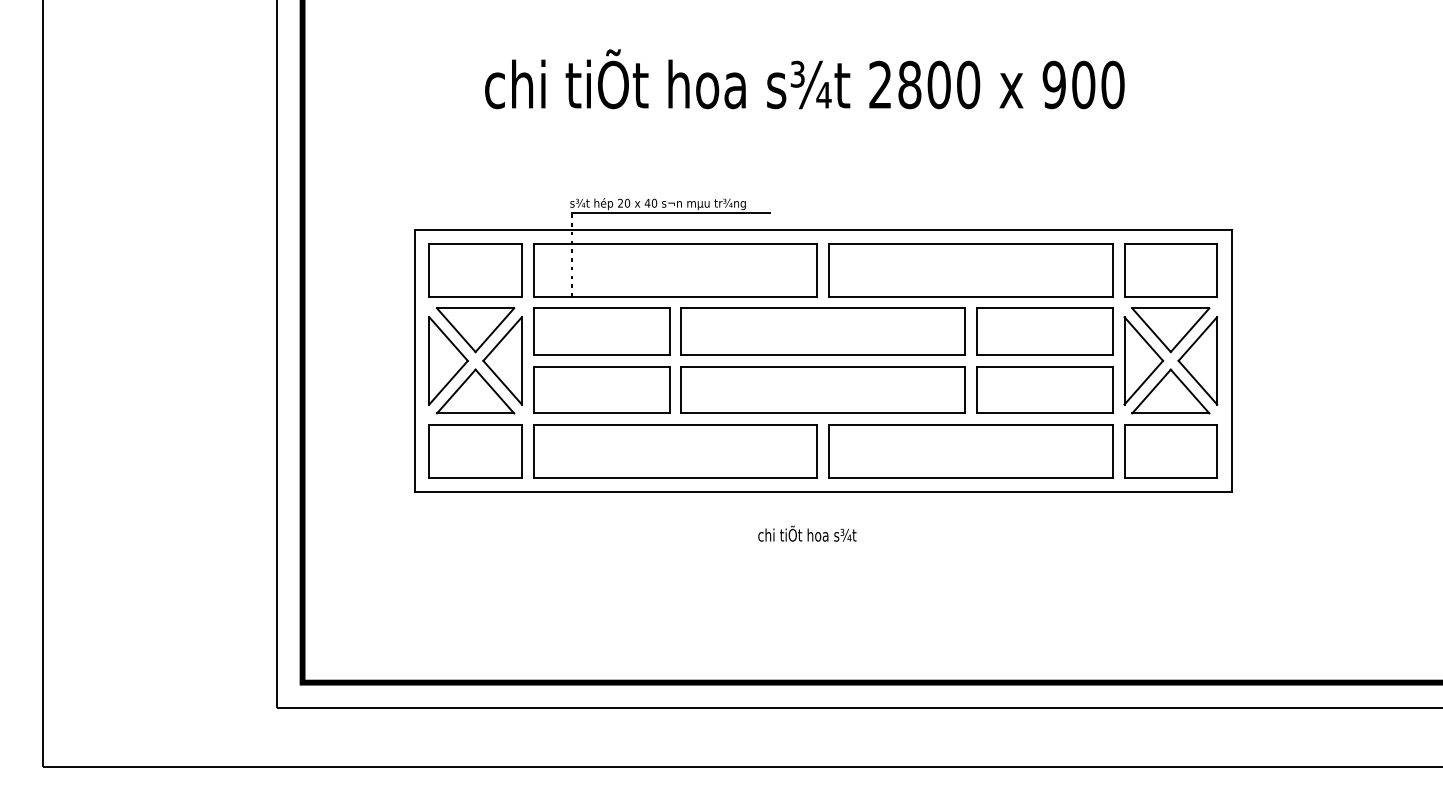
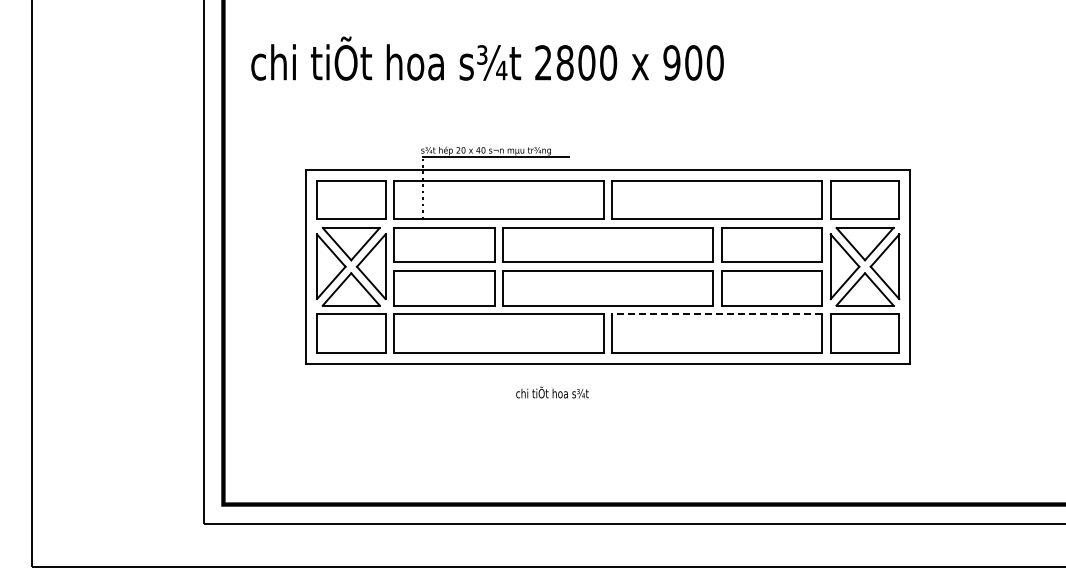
text: (804, 79) -> (487, 58), moved
line: (971, 425) -> (717, 314), solid -> dashed
text: (807, 533) -> (552, 392), moved

